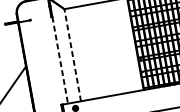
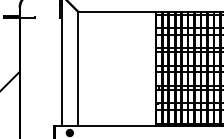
line: (72, 55) -> (77, 68), dashed -> solid
line: (59, 59) -> (61, 71), dashed -> solid

